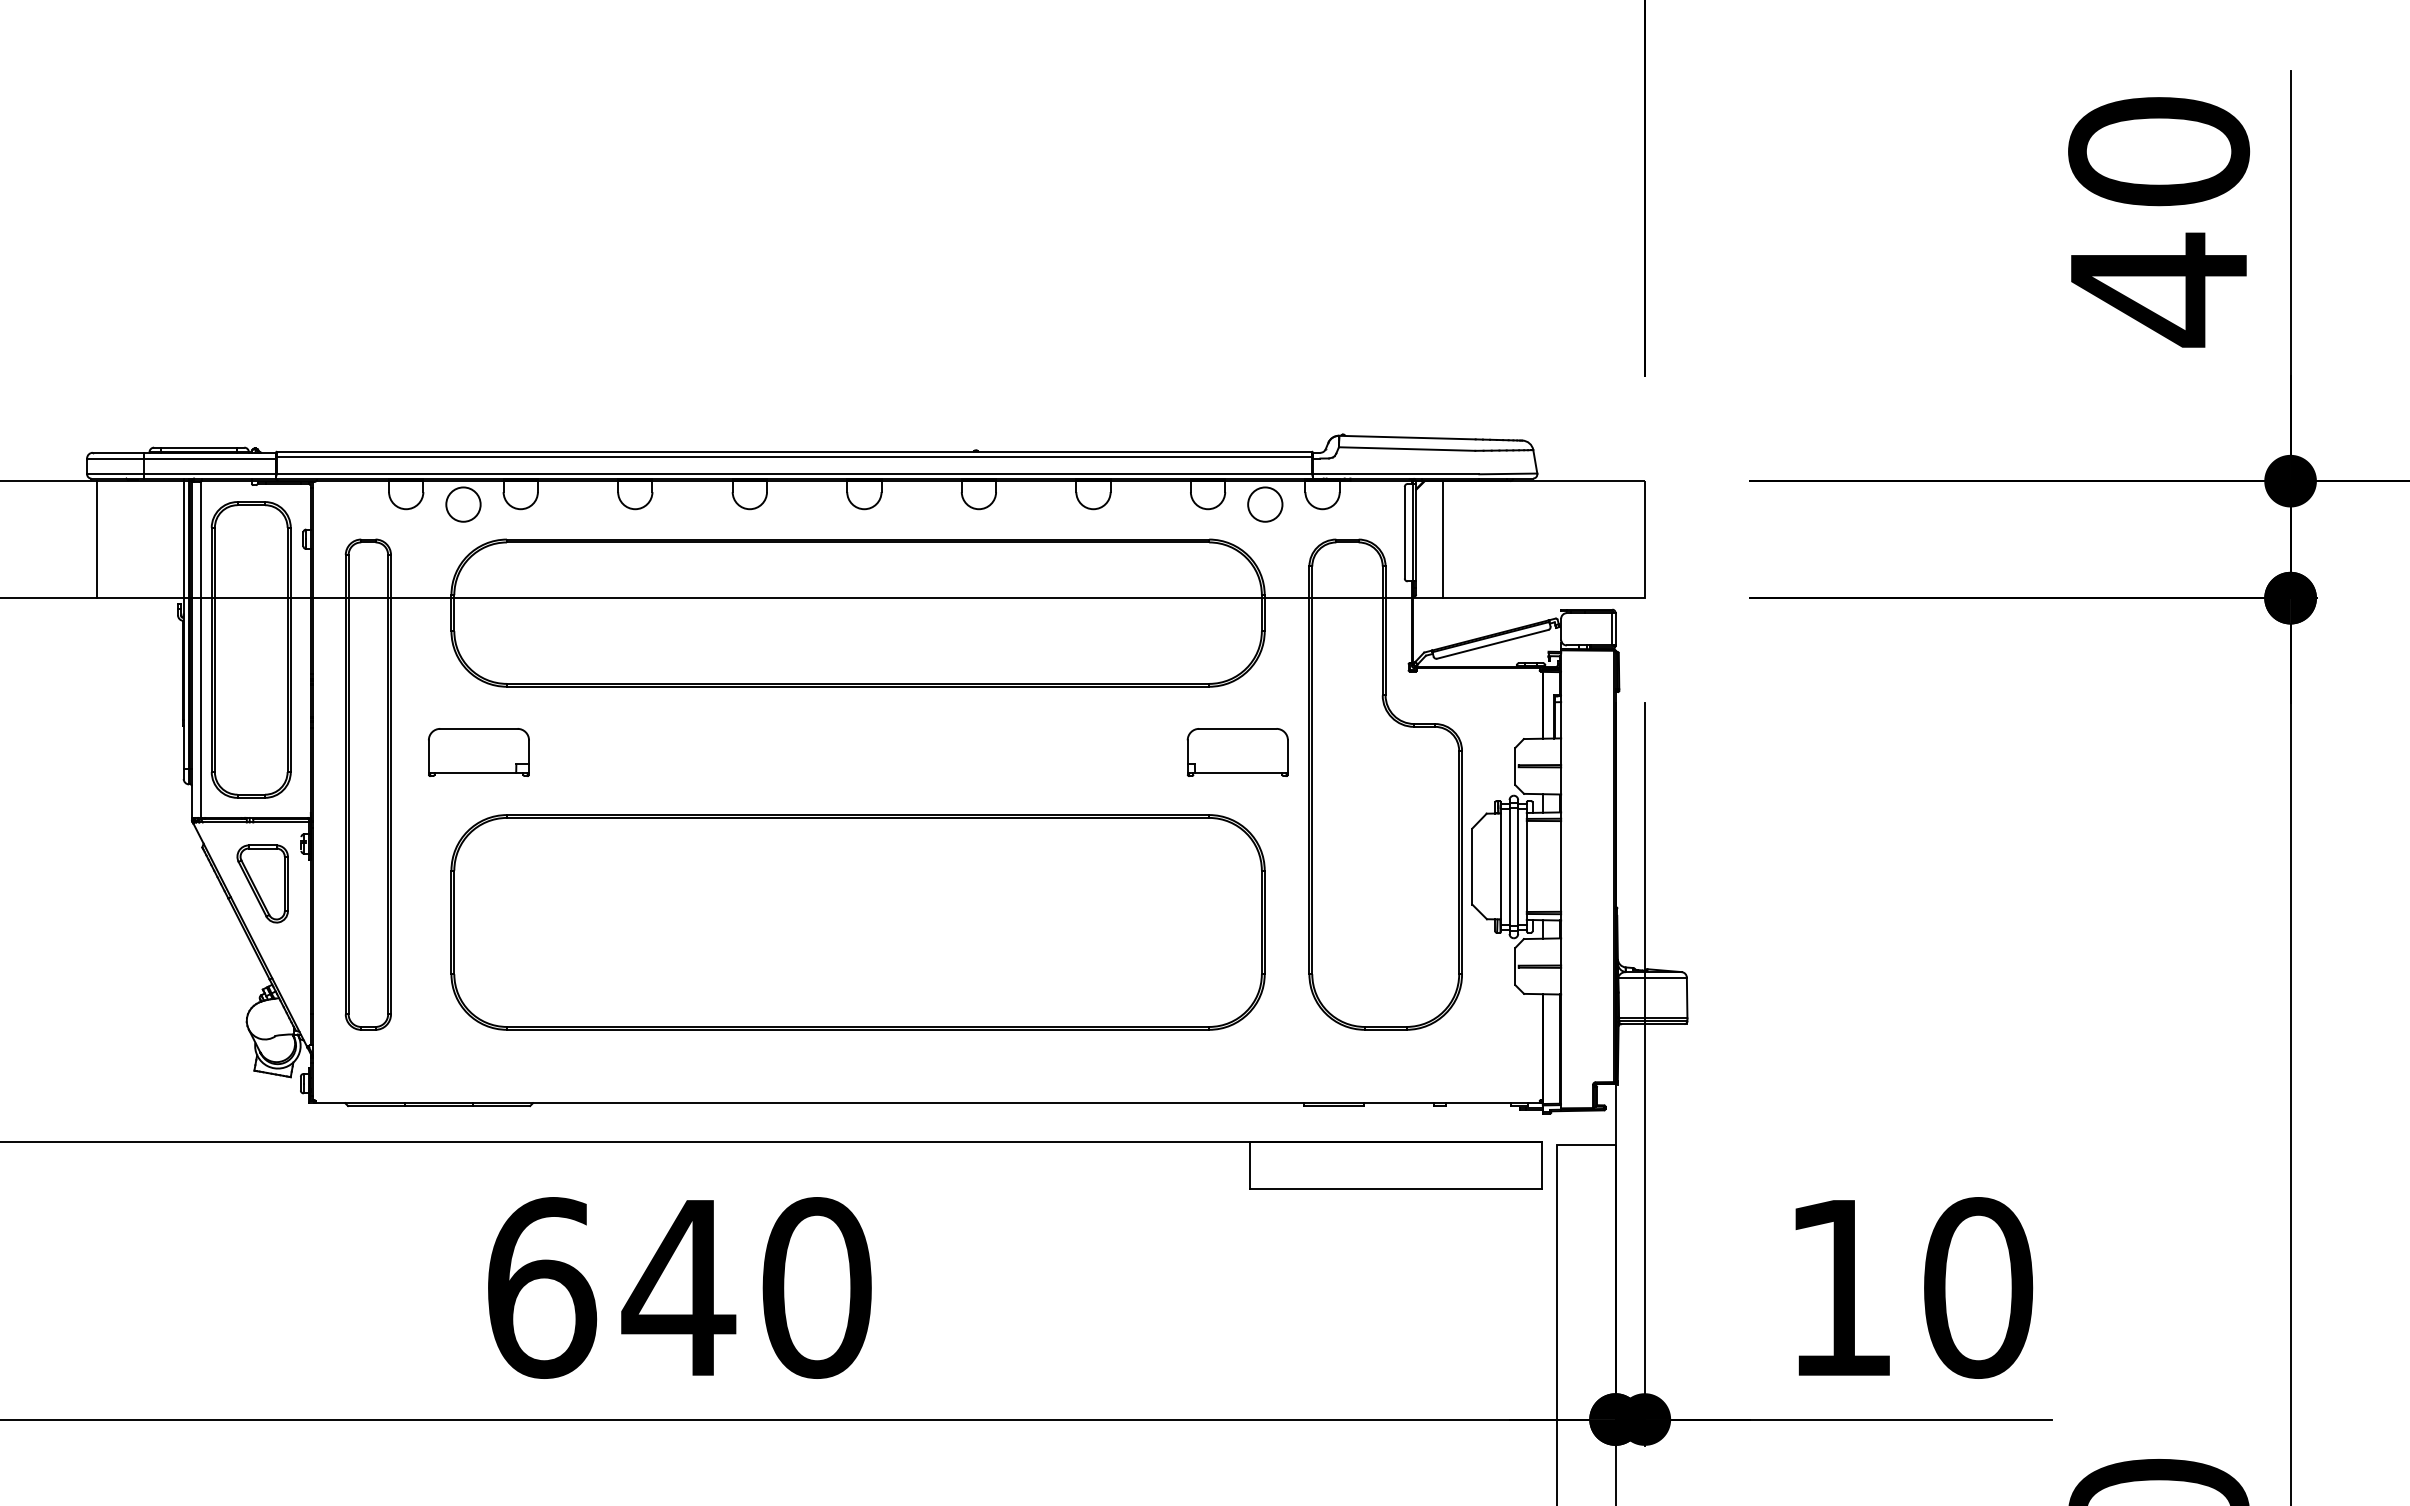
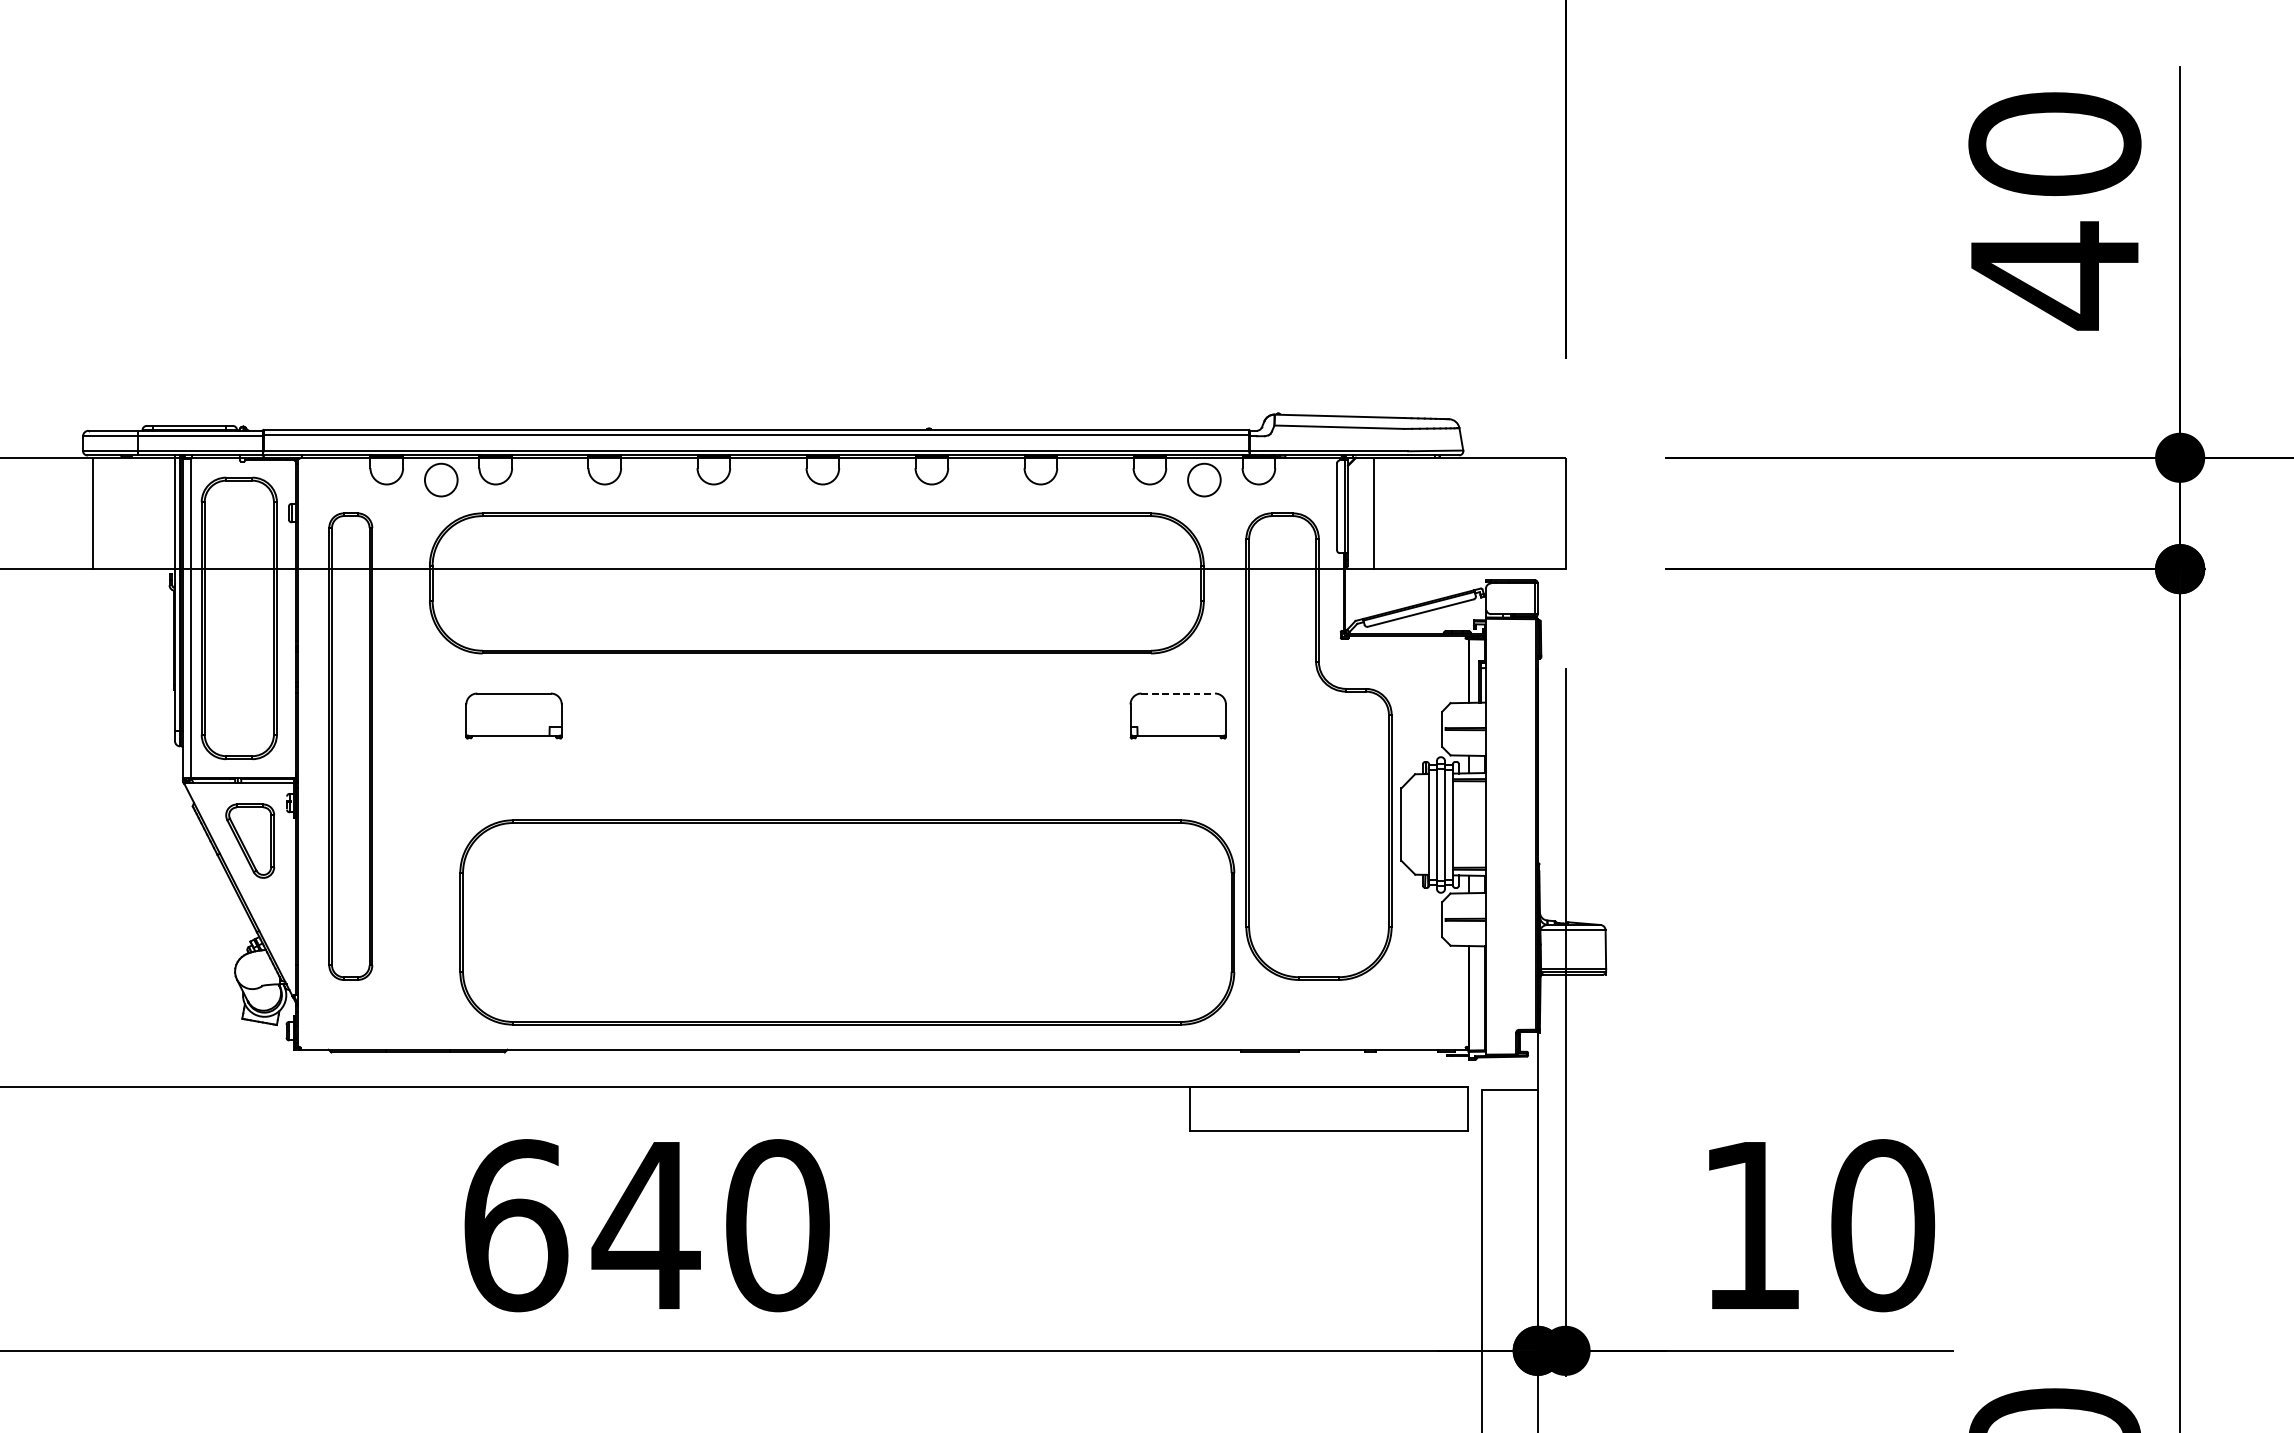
line: (1237, 728) -> (1177, 693), solid -> dashed
part: (478, 752) -> (513, 716), moved
part: (857, 922) -> (846, 922), moved

